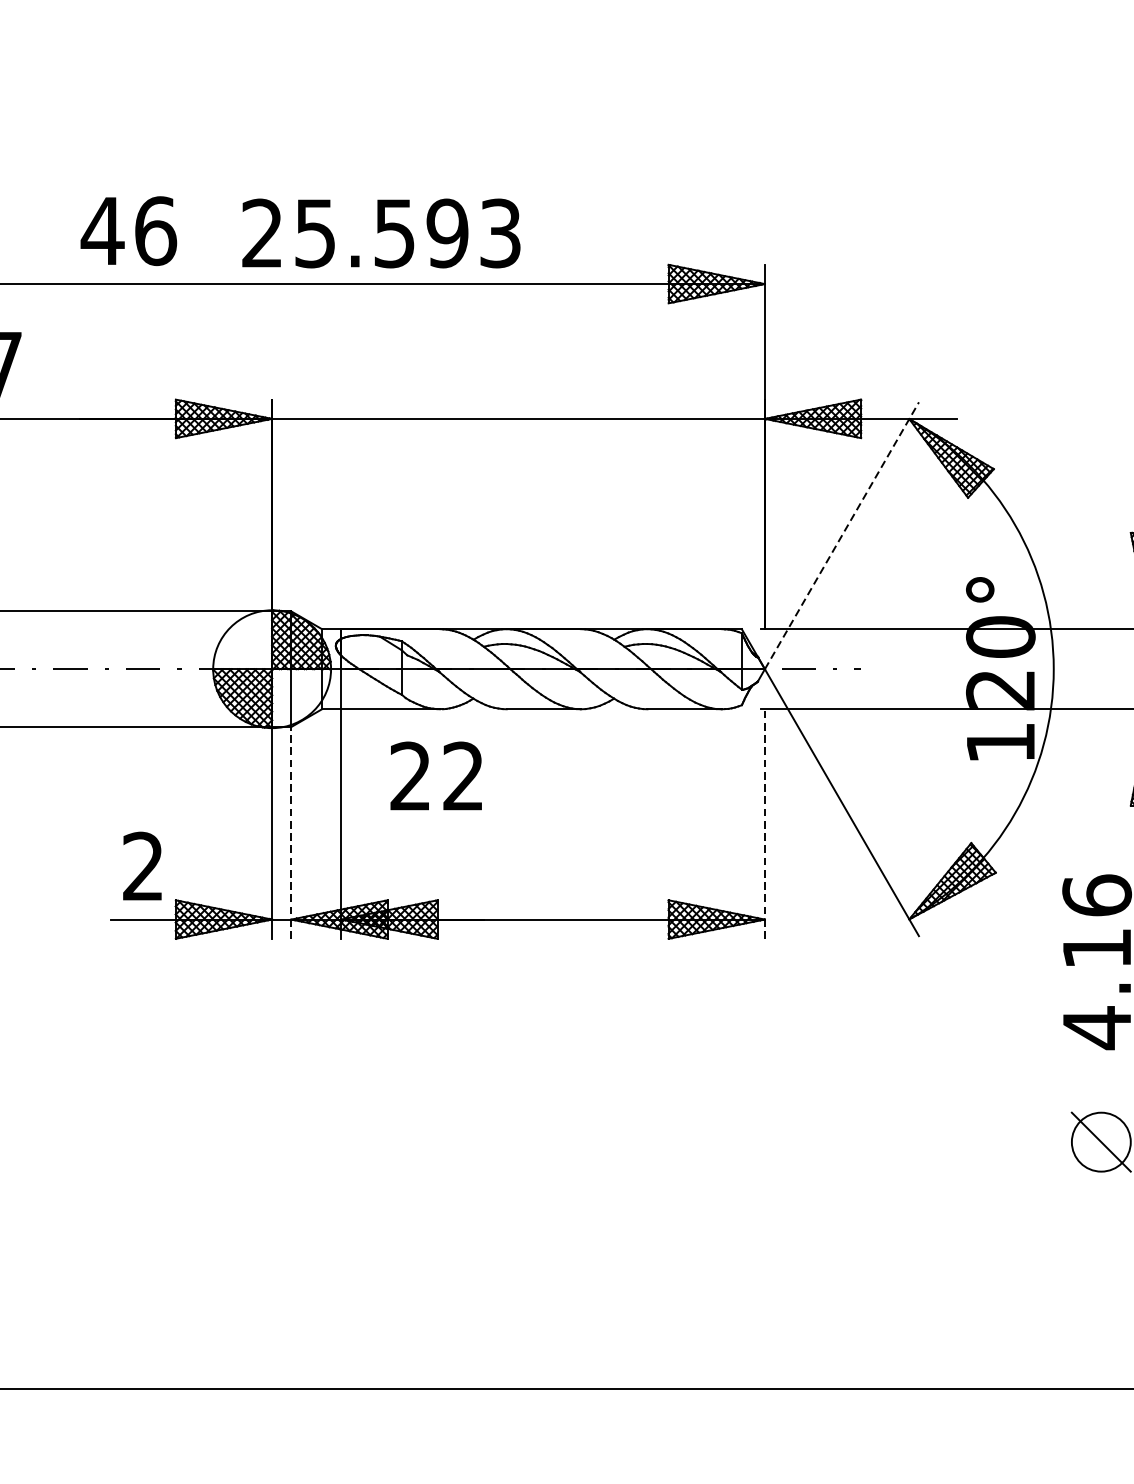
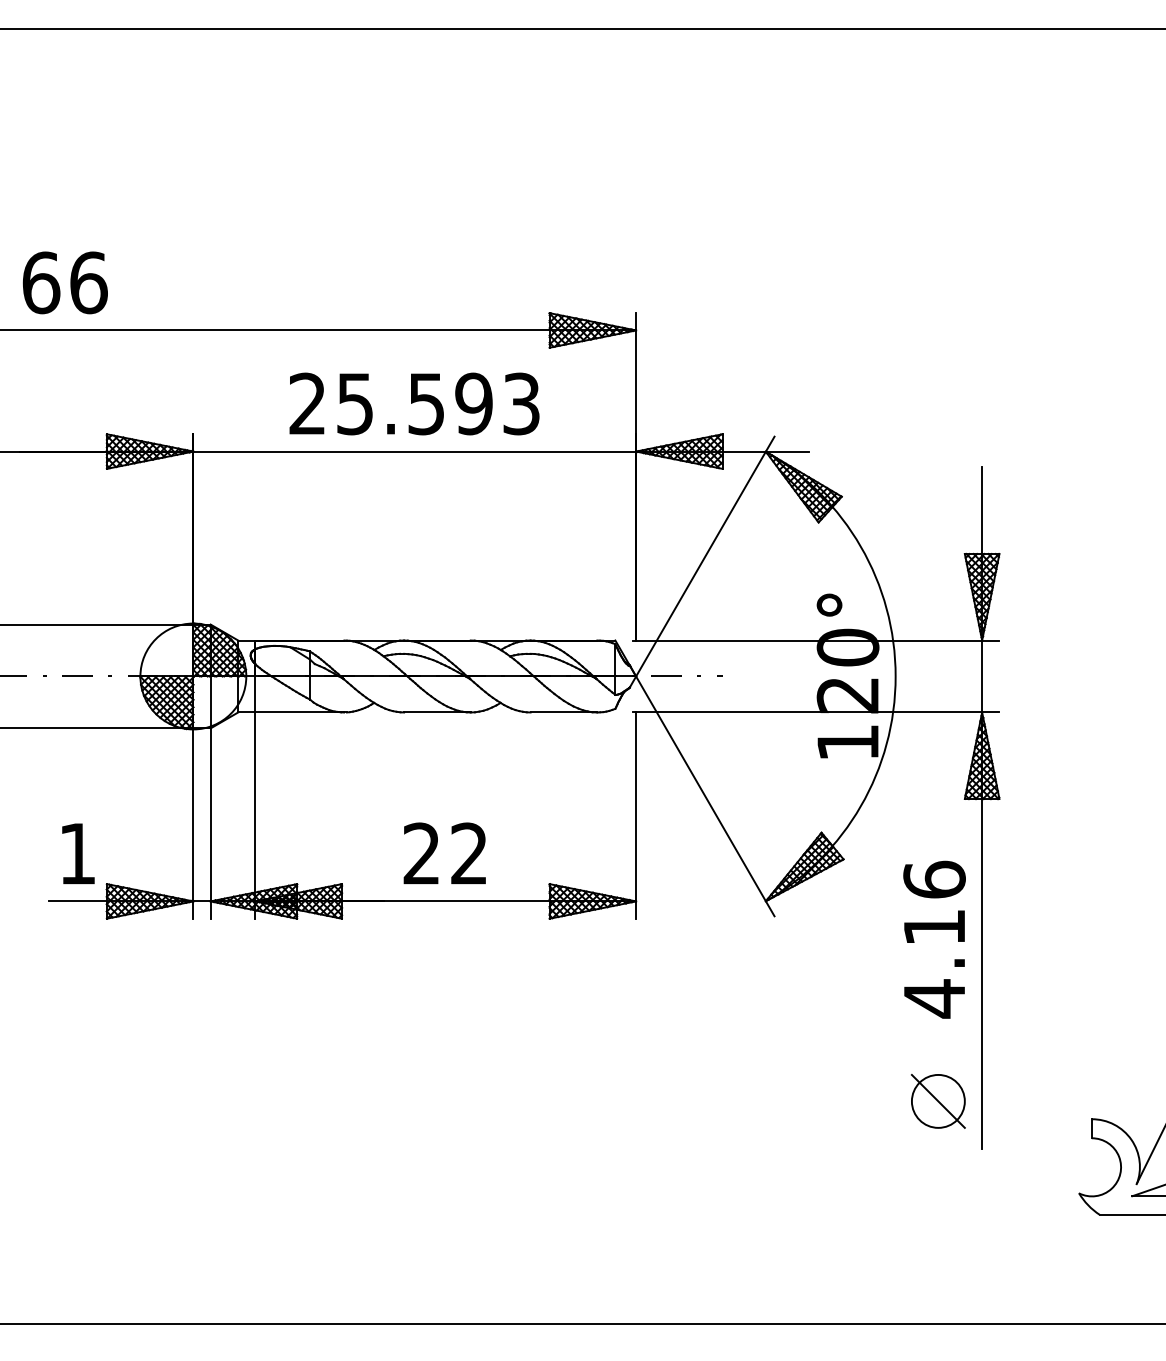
text: (101, 230) -> (40, 282), 46 -> 66
text: (381, 232) -> (414, 403), moved
line: (842, 535) -> (705, 556), dashed -> solid
text: (435, 774) -> (444, 852), moved
line: (765, 823) -> (636, 815), dashed -> solid
line: (291, 832) -> (210, 823), dashed -> solid
text: (142, 866) -> (76, 853), 2 -> 1

